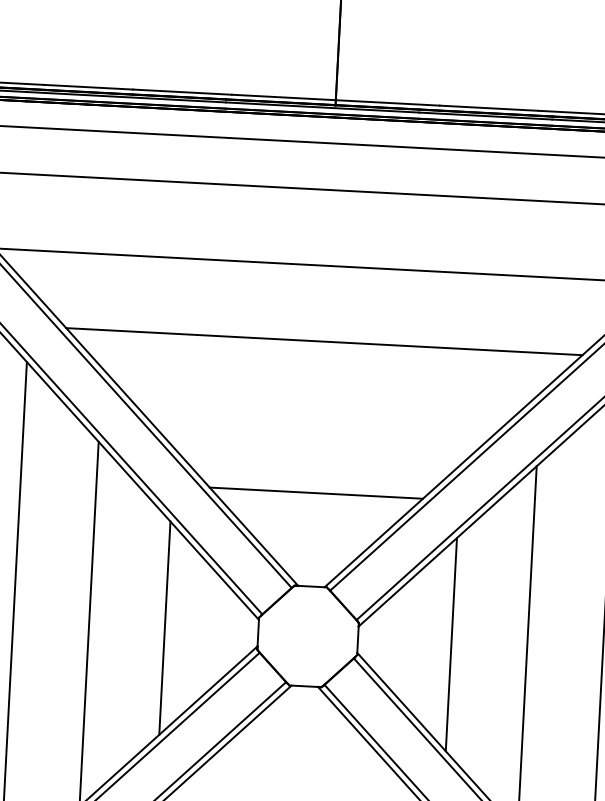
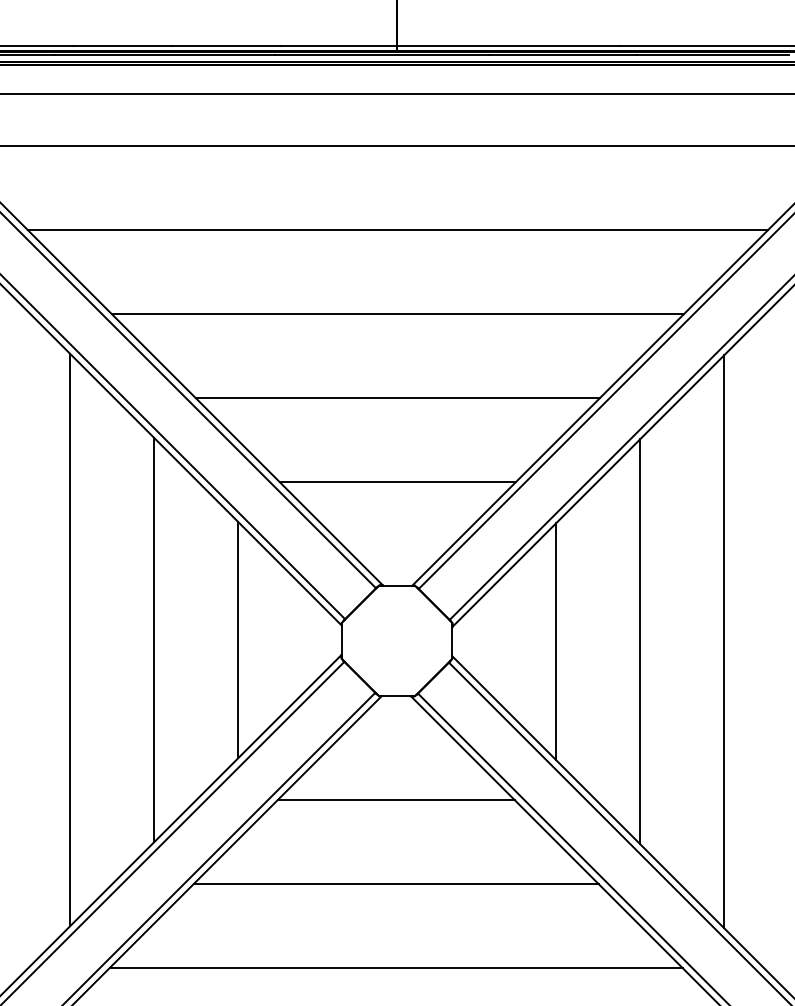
line: (320, 417) -> (397, 397), added
line: (299, 779) -> (395, 799), added

